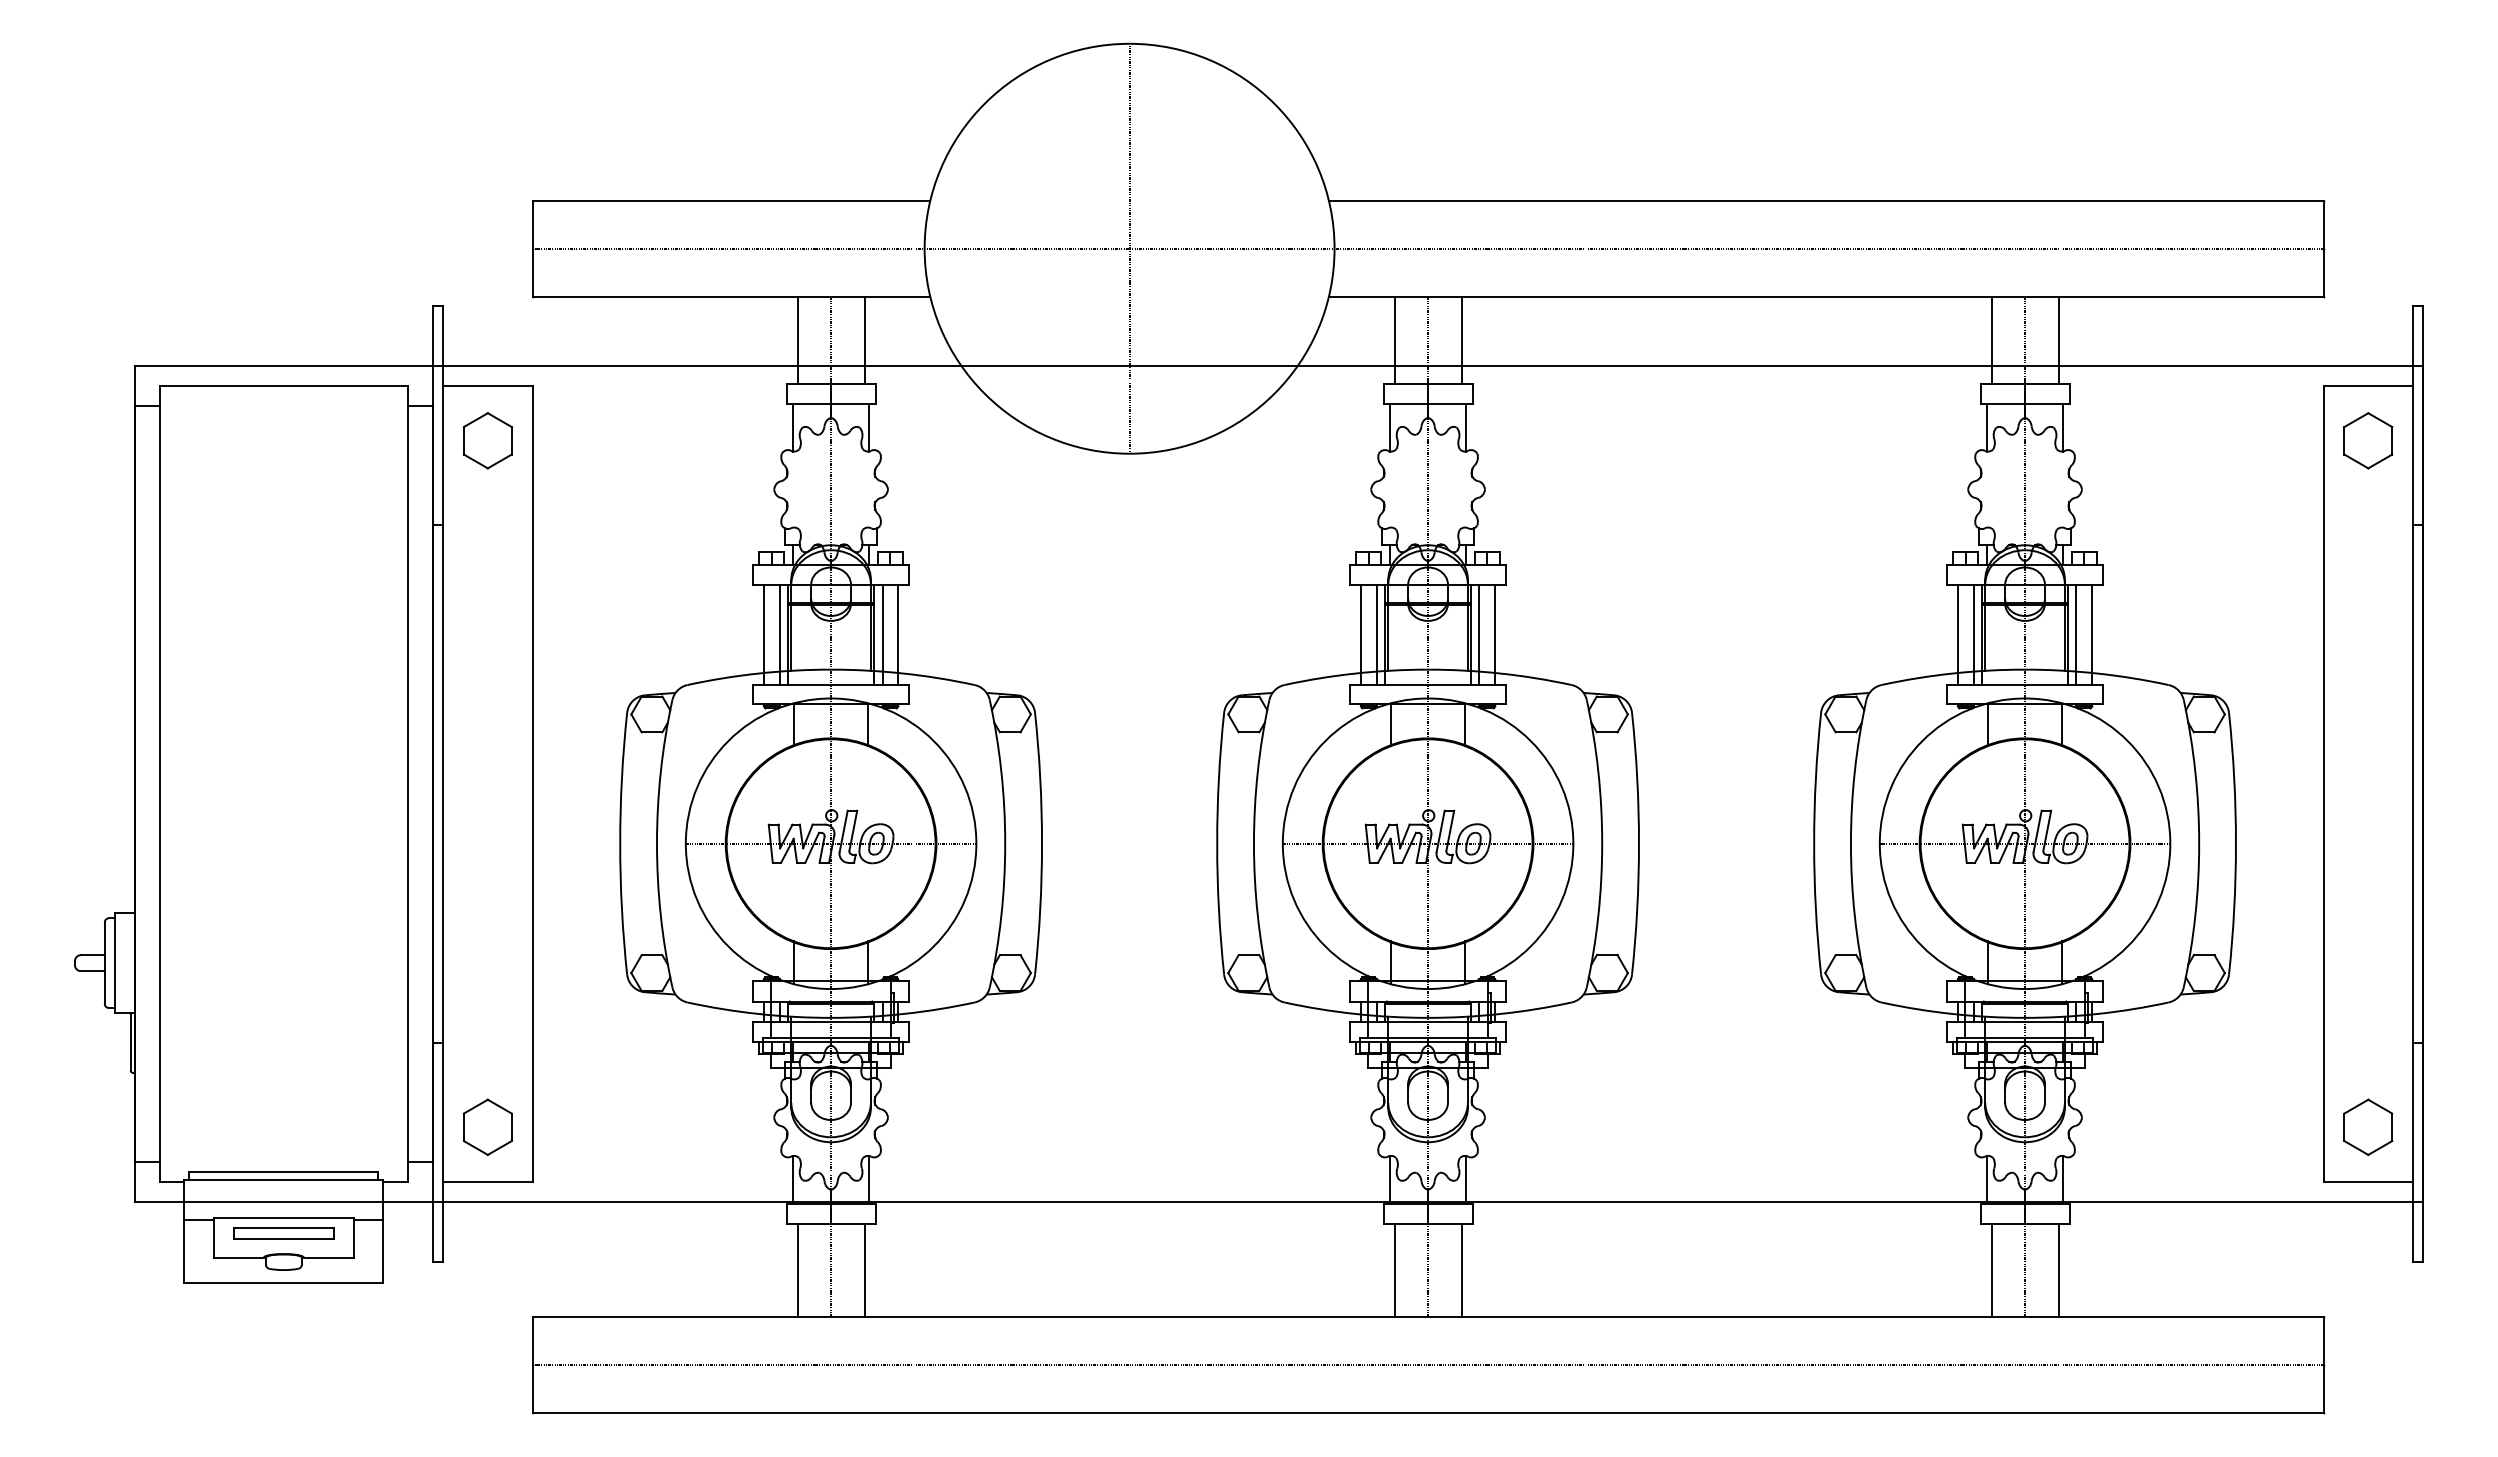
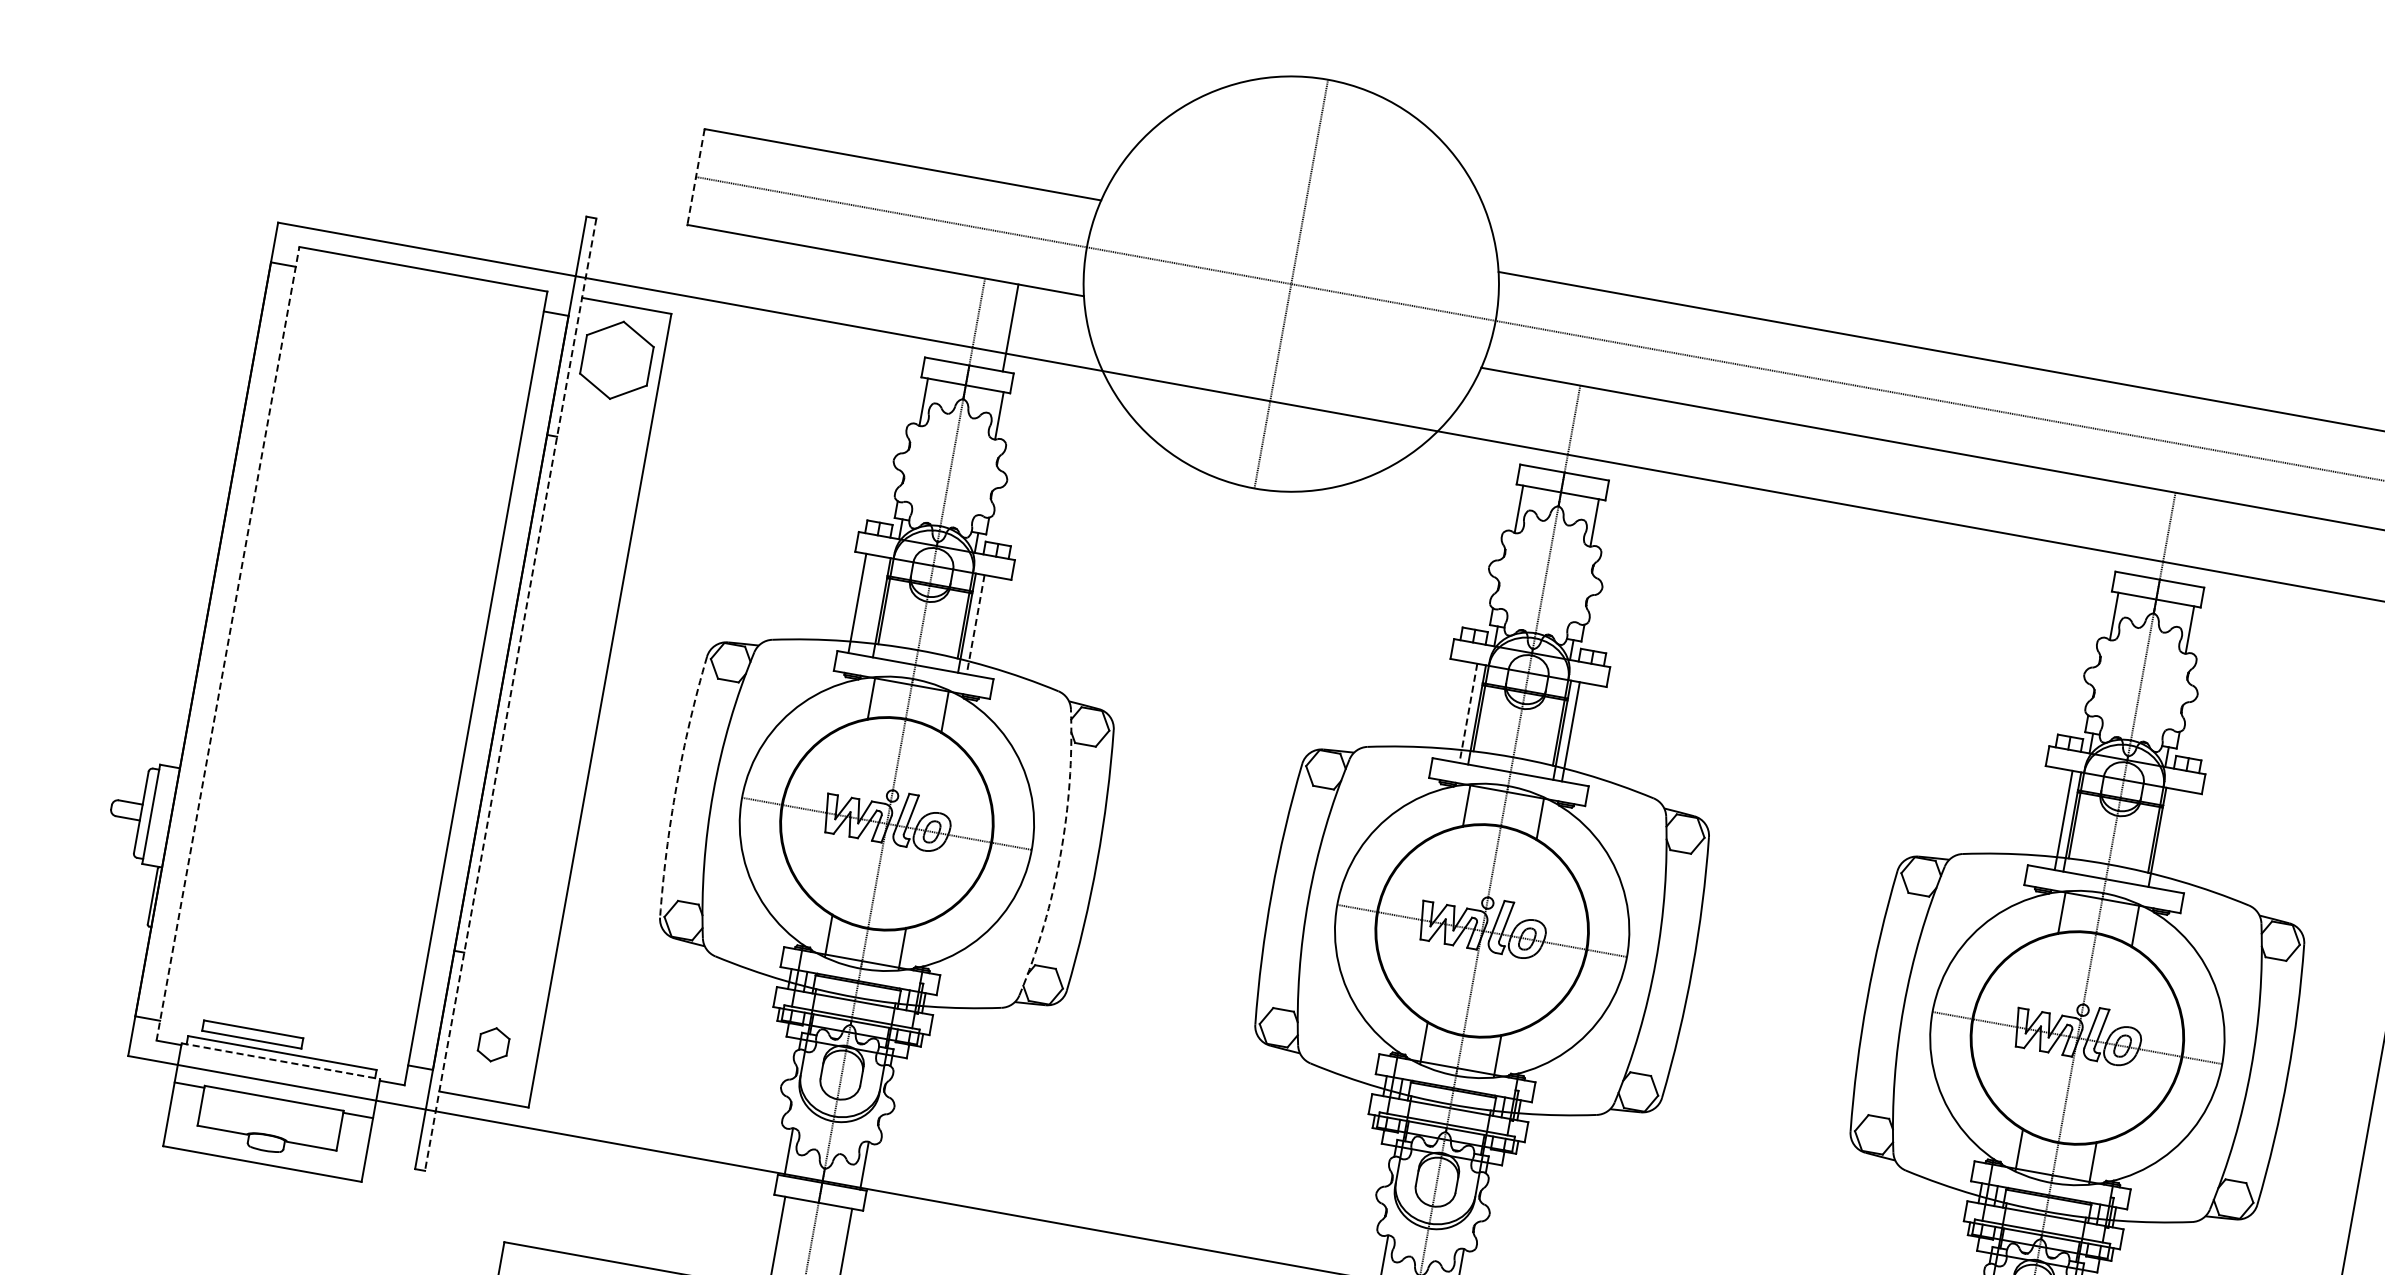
line: (532, 249) -> (695, 177), solid -> dashed
line: (797, 340) -> (943, 315), removed
line: (1394, 340) -> (1538, 423), removed
line: (1461, 340) -> (1605, 435), removed
line: (1991, 340) -> (2134, 530), removed
line: (2058, 340) -> (2201, 542), removed
part: (487, 440) -> (616, 360), size x1.4
line: (779, 634) -> (873, 605), removed
line: (882, 634) -> (975, 624), solid -> dashed
line: (898, 634) -> (991, 627), removed
line: (1360, 634) -> (1452, 710), removed
line: (1376, 634) -> (1468, 713), solid -> dashed
line: (1495, 634) -> (1586, 734), removed
line: (1957, 634) -> (2047, 817), removed
line: (2076, 634) -> (2166, 838), removed
line: (2092, 634) -> (2182, 841), removed
line: (159, 784) -> (227, 644), solid -> dashed
line: (443, 784) -> (511, 695), solid -> dashed
arc: (620, 843) -> (676, 785), solid -> dashed
arc: (1005, 843) -> (1060, 854), solid -> dashed
part: (487, 1126) -> (493, 1044), size x0.6
line: (284, 1180) -> (281, 1061), solid -> dashed
part: (283, 1233) -> (252, 1034), moved

